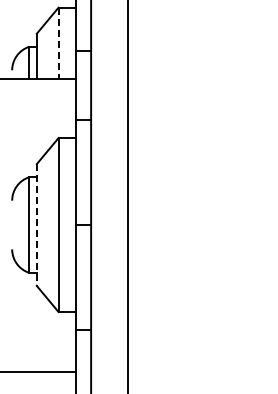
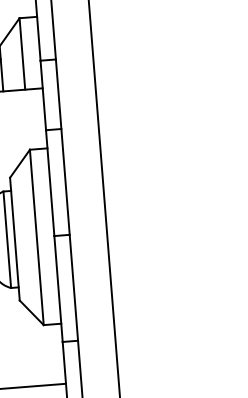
line: (58, 43) -> (22, 54), dashed -> solid
line: (36, 225) -> (14, 239), dashed -> solid

